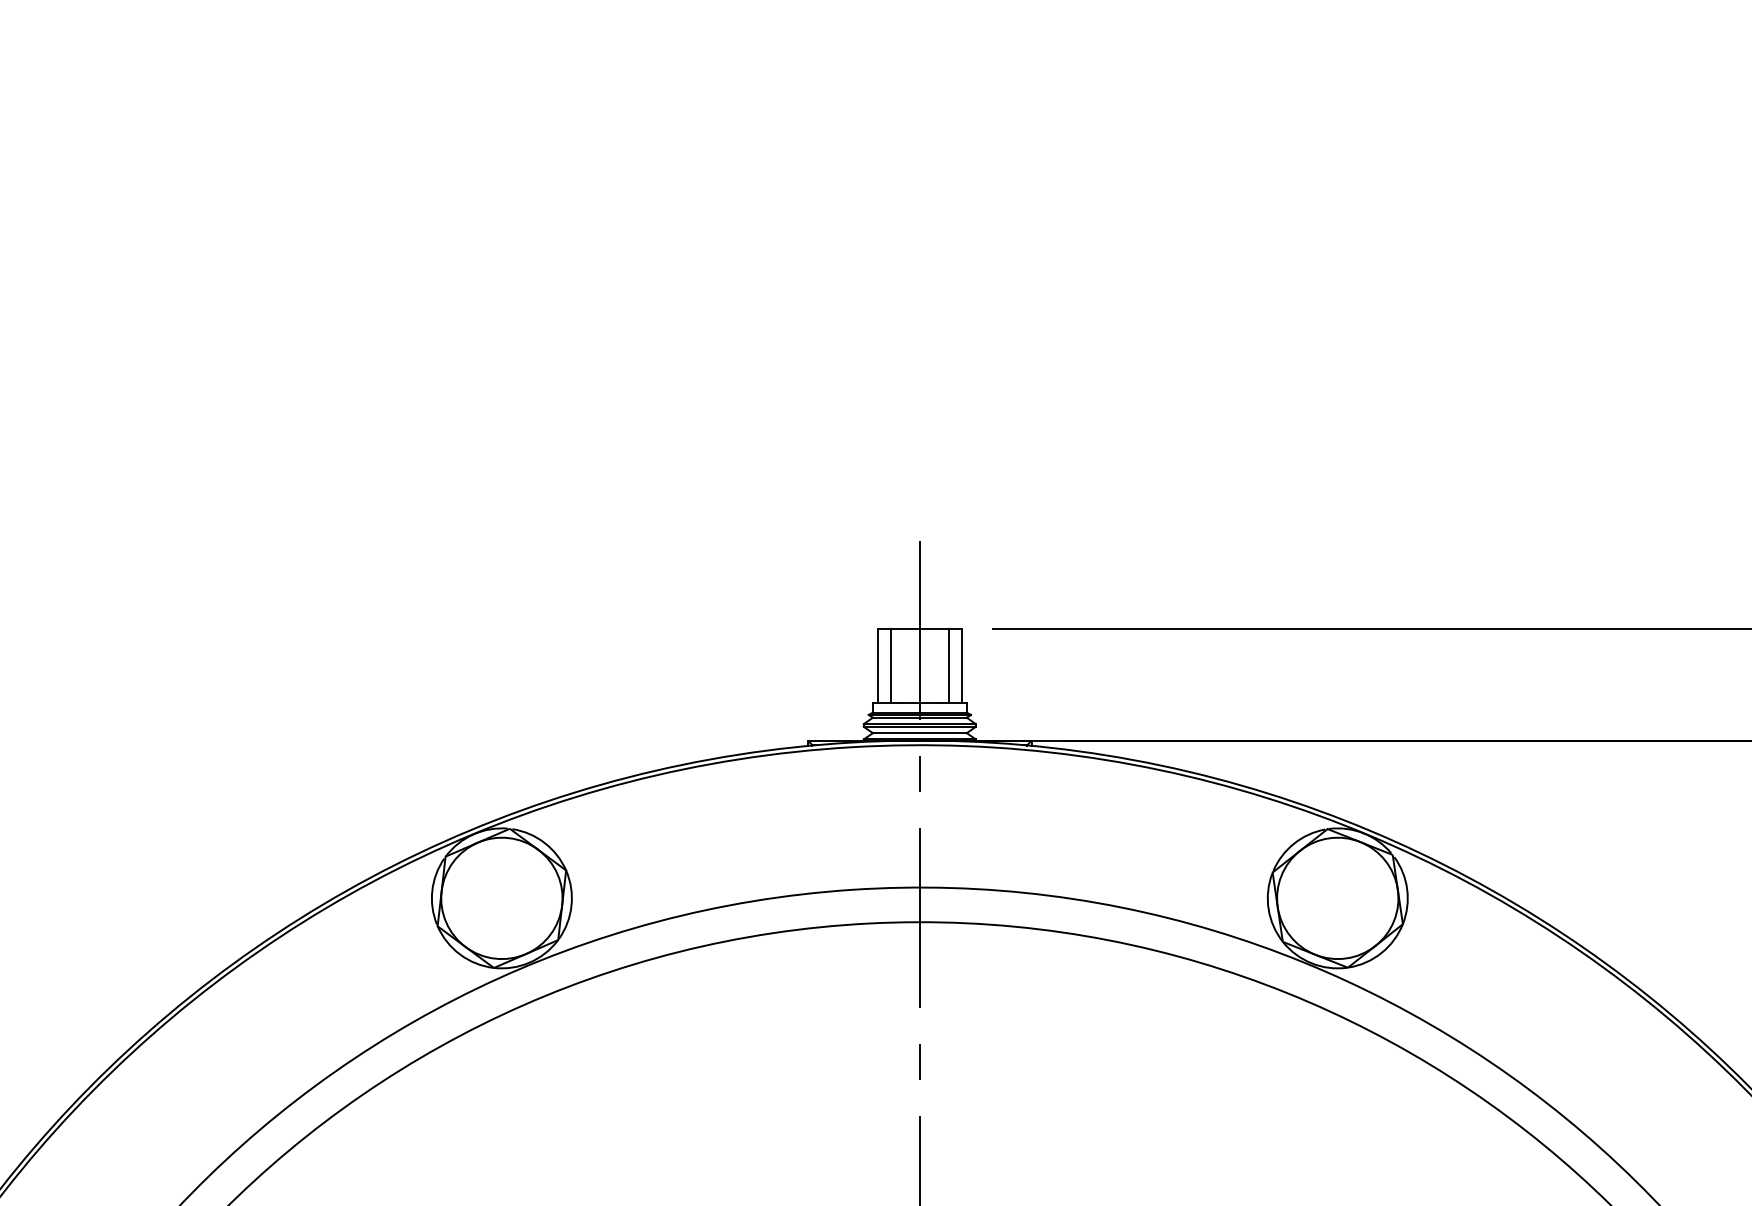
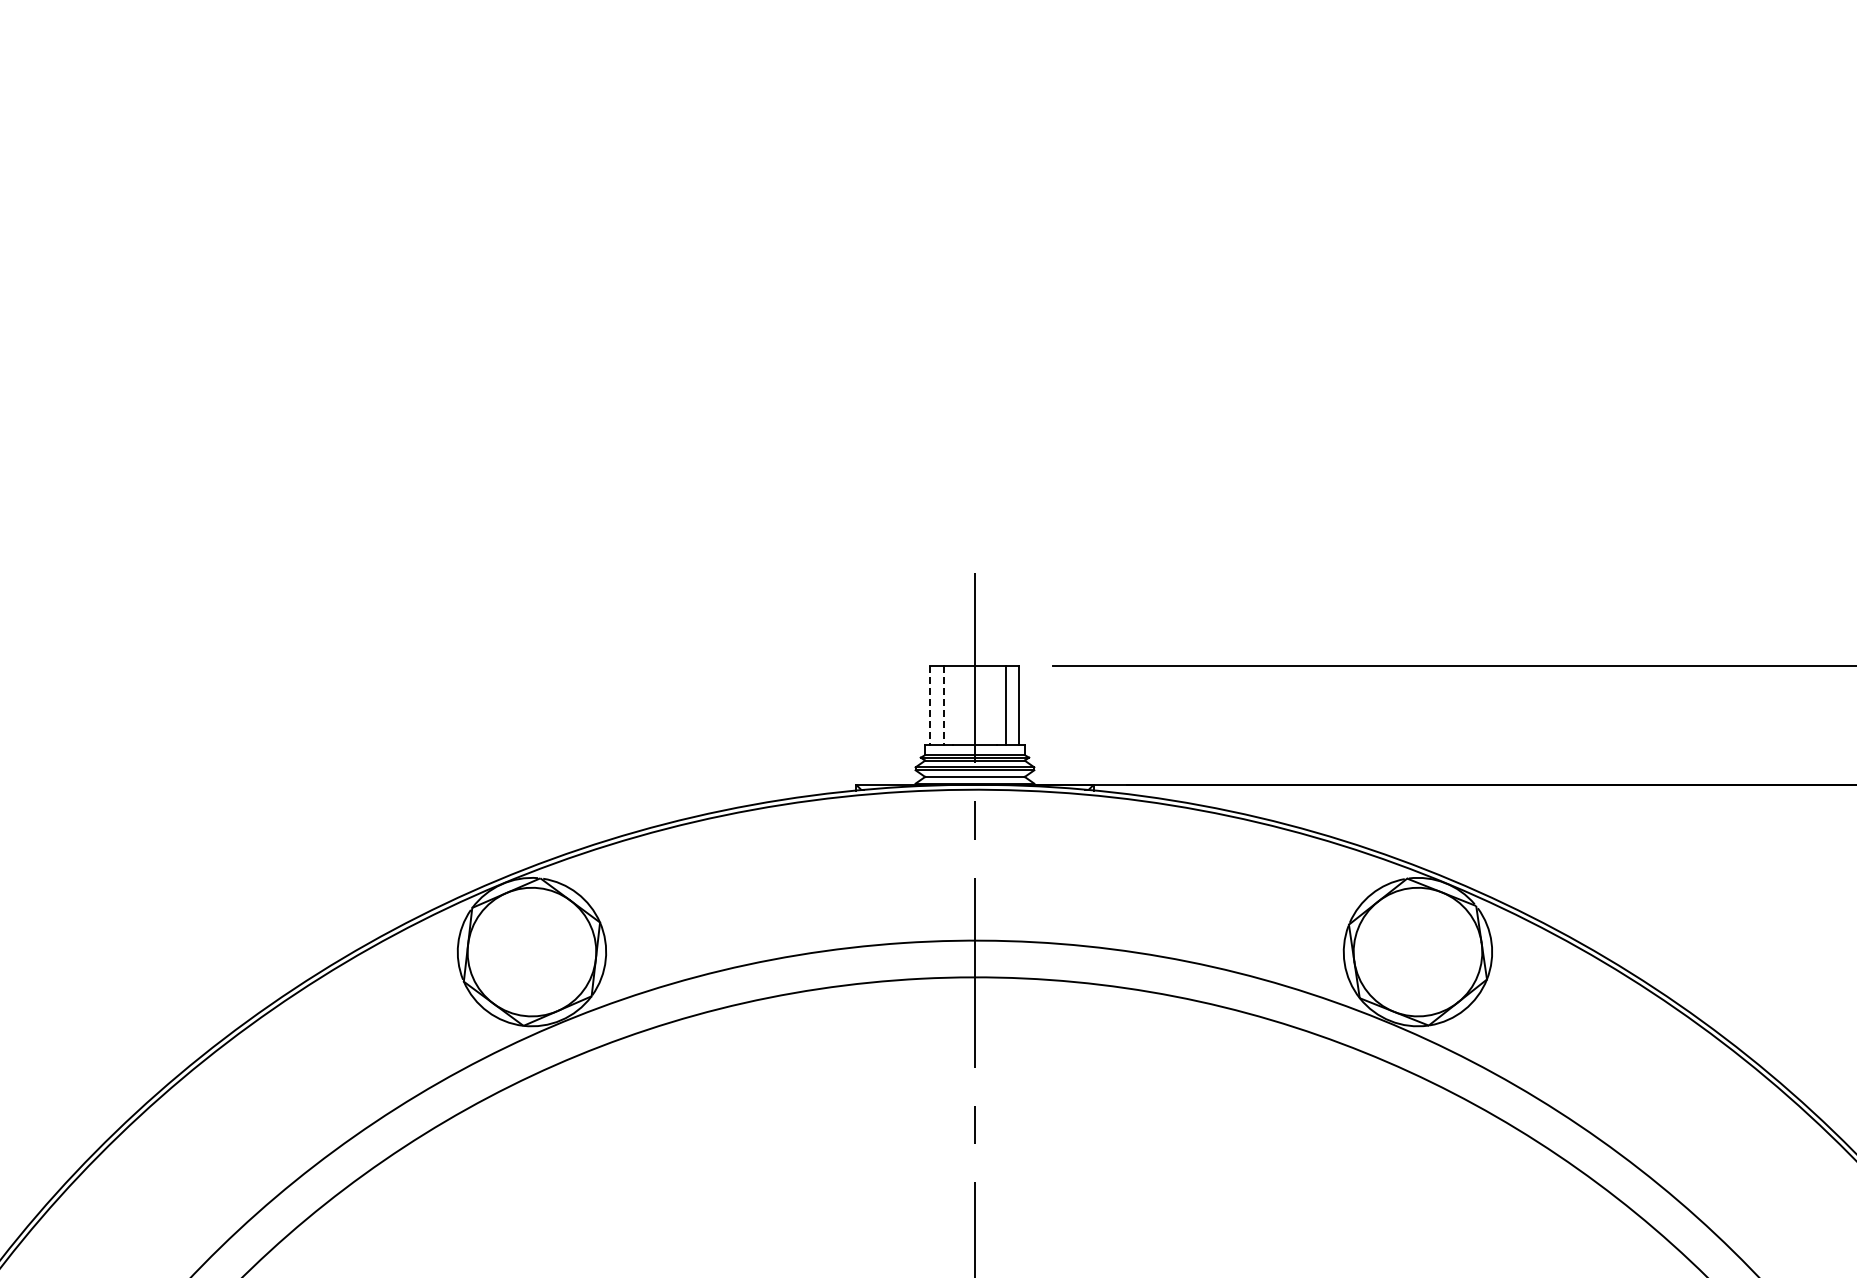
line: (877, 665) -> (930, 705), solid -> dashed
line: (891, 665) -> (944, 705), solid -> dashed

